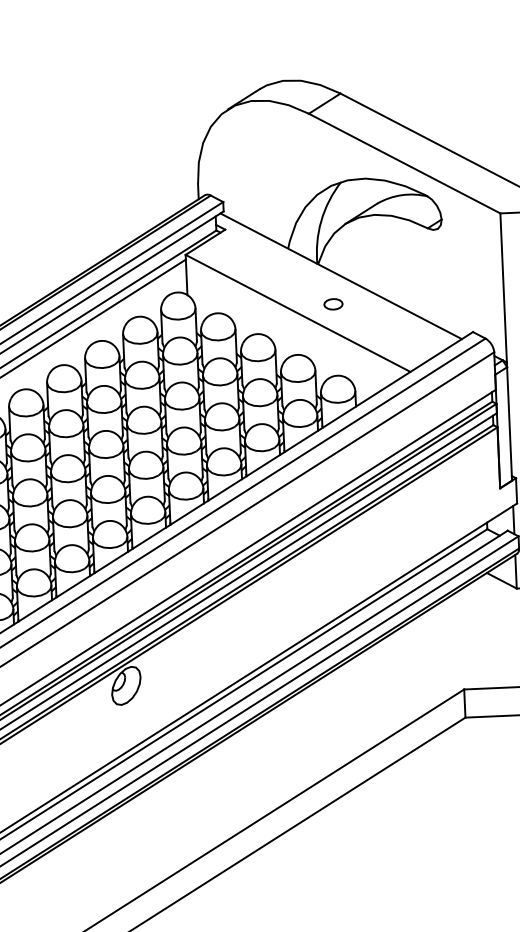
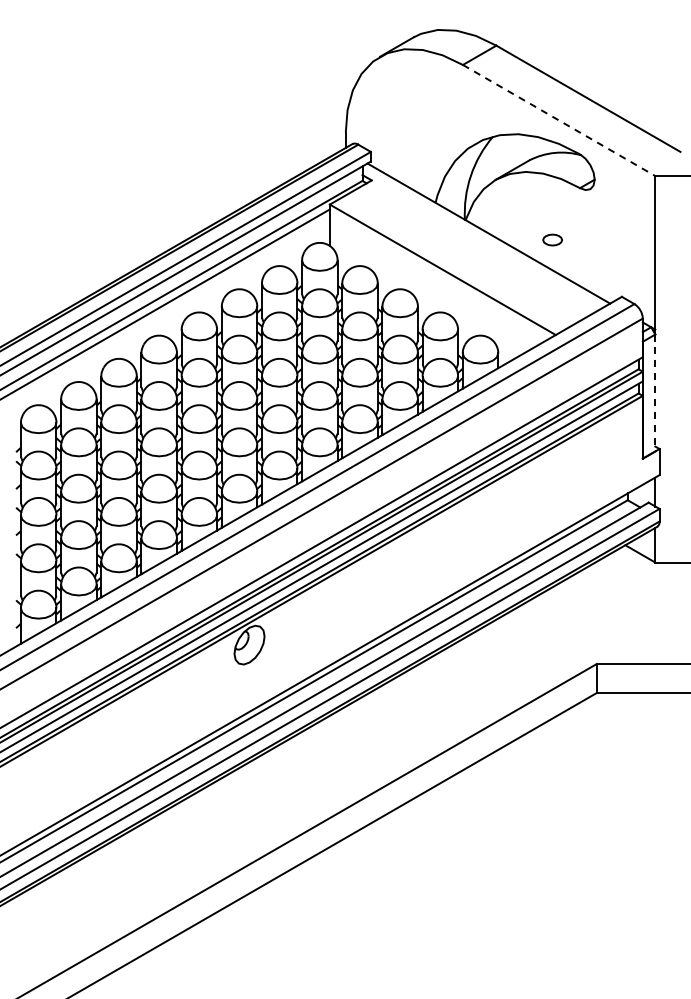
line: (404, 163) -> (559, 120), solid -> dashed
part: (333, 303) -> (552, 239), moved
line: (509, 424) -> (655, 393), solid -> dashed

